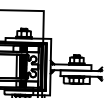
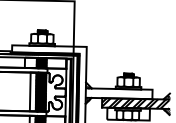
hatch: (80, 73) -> (134, 103), added

